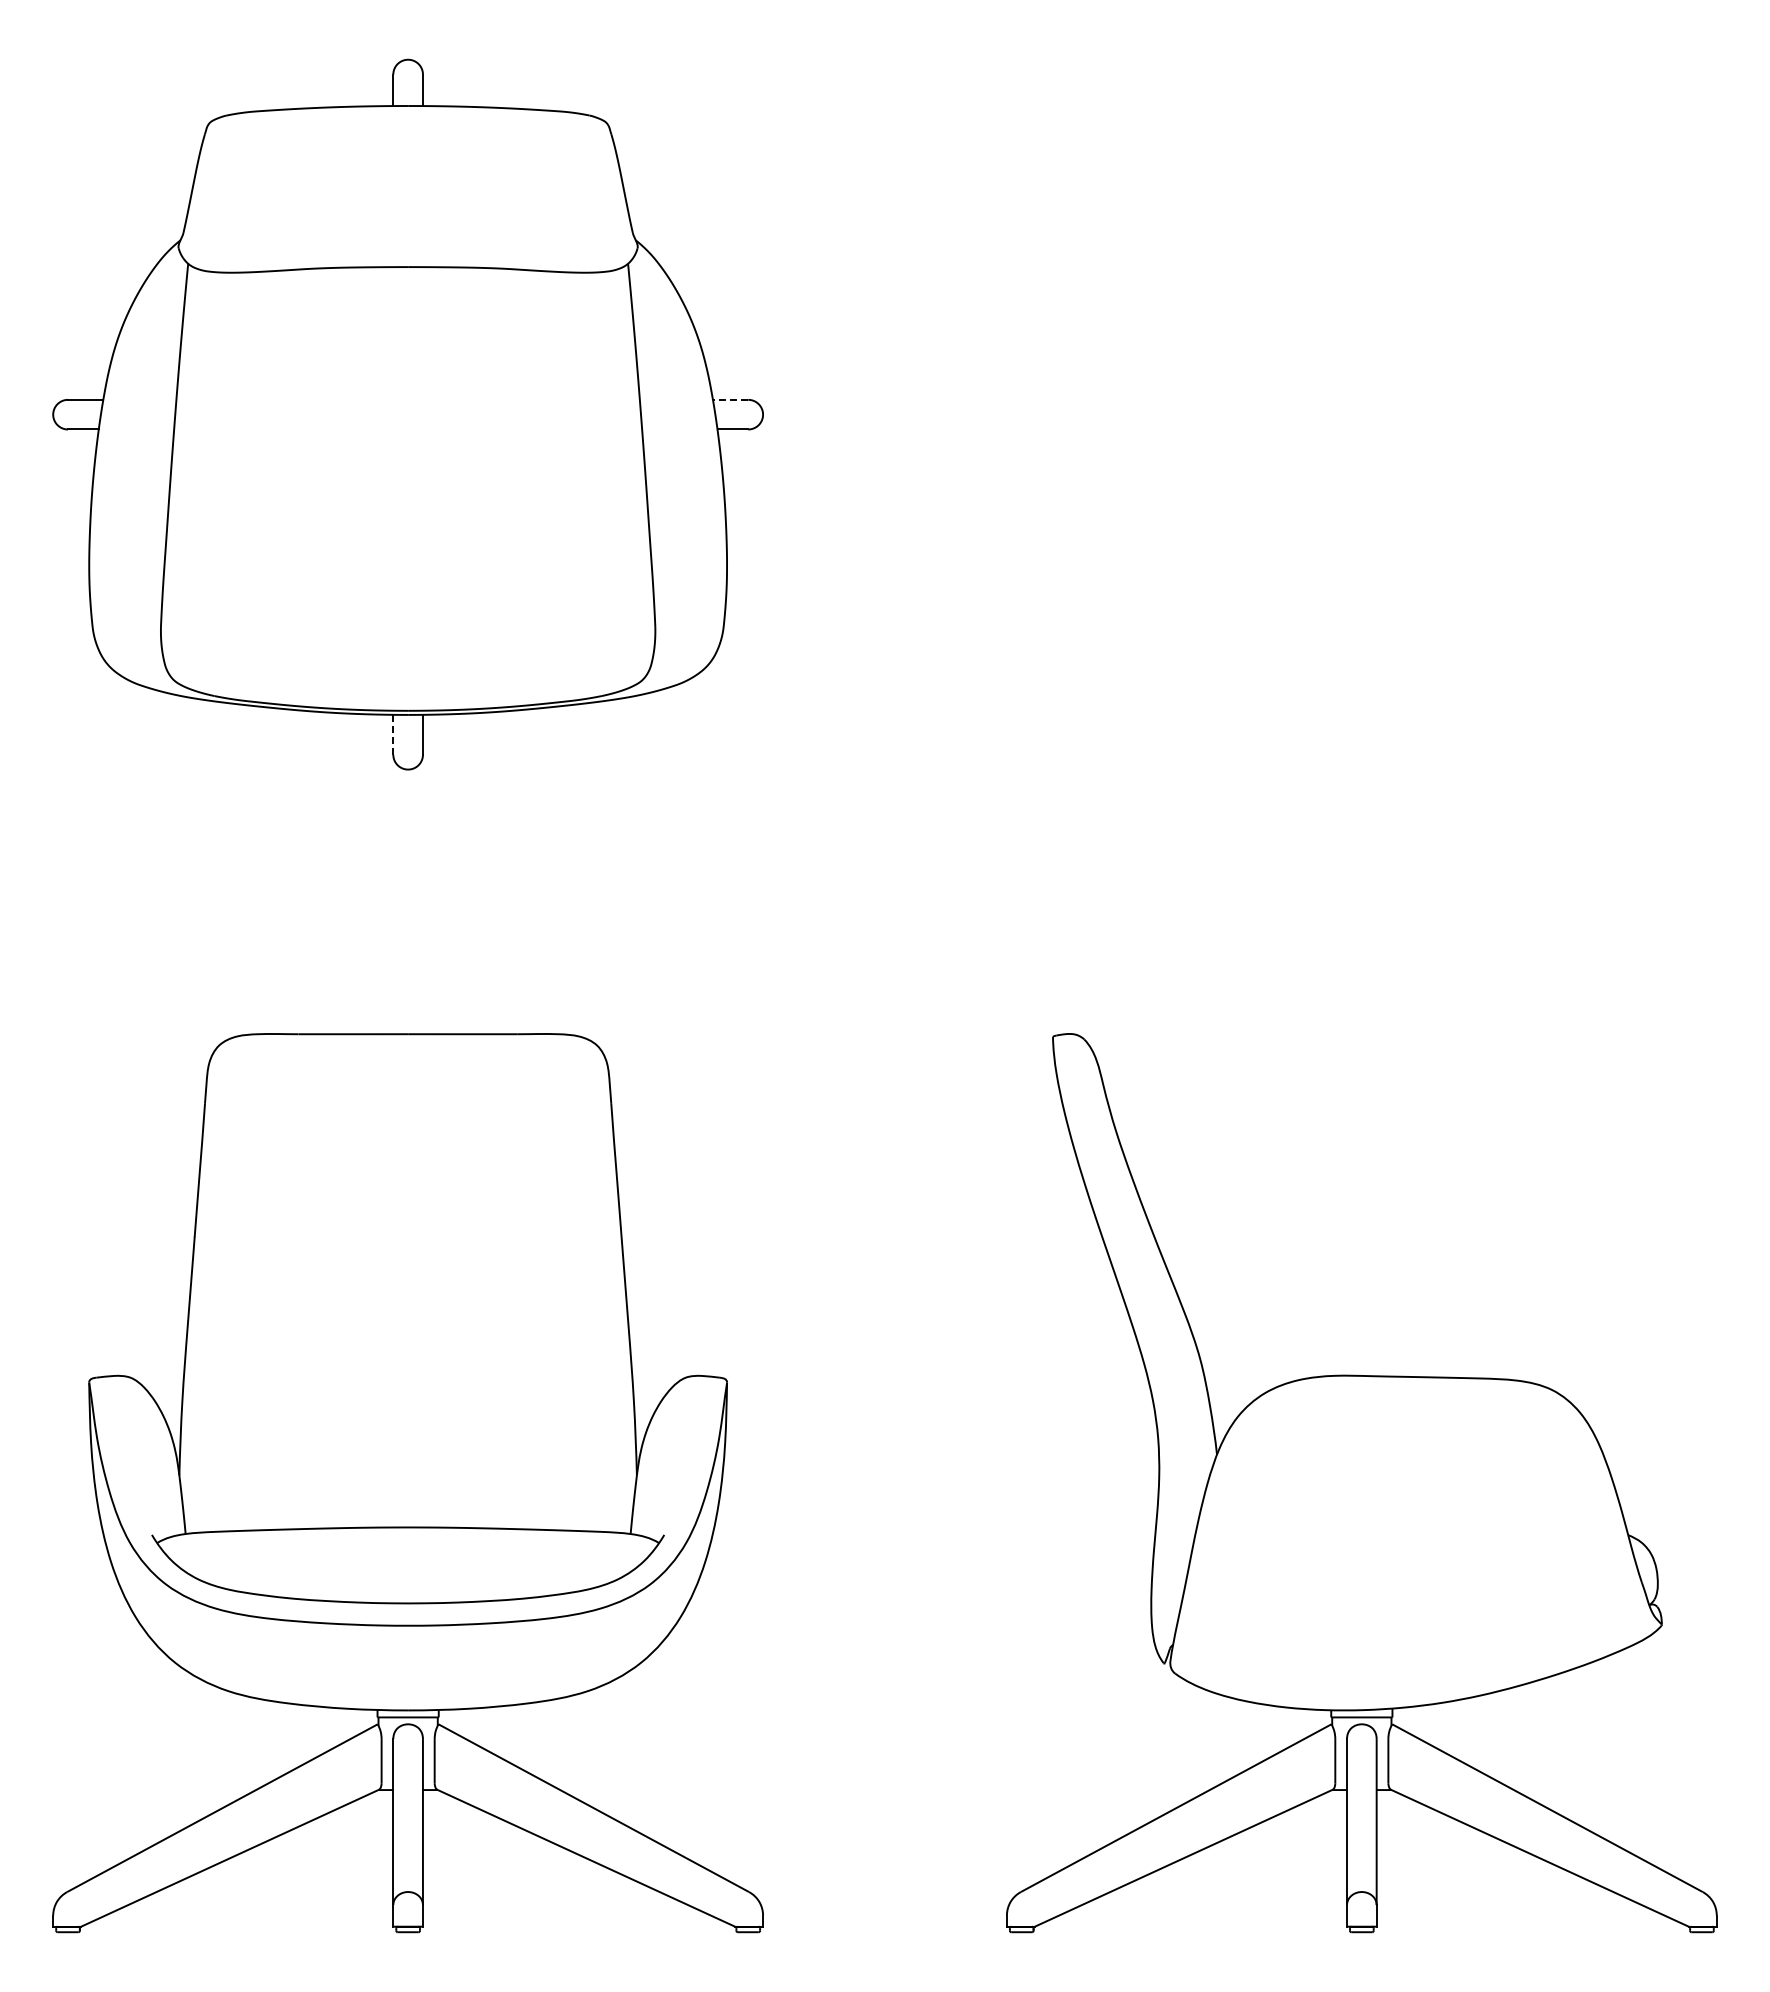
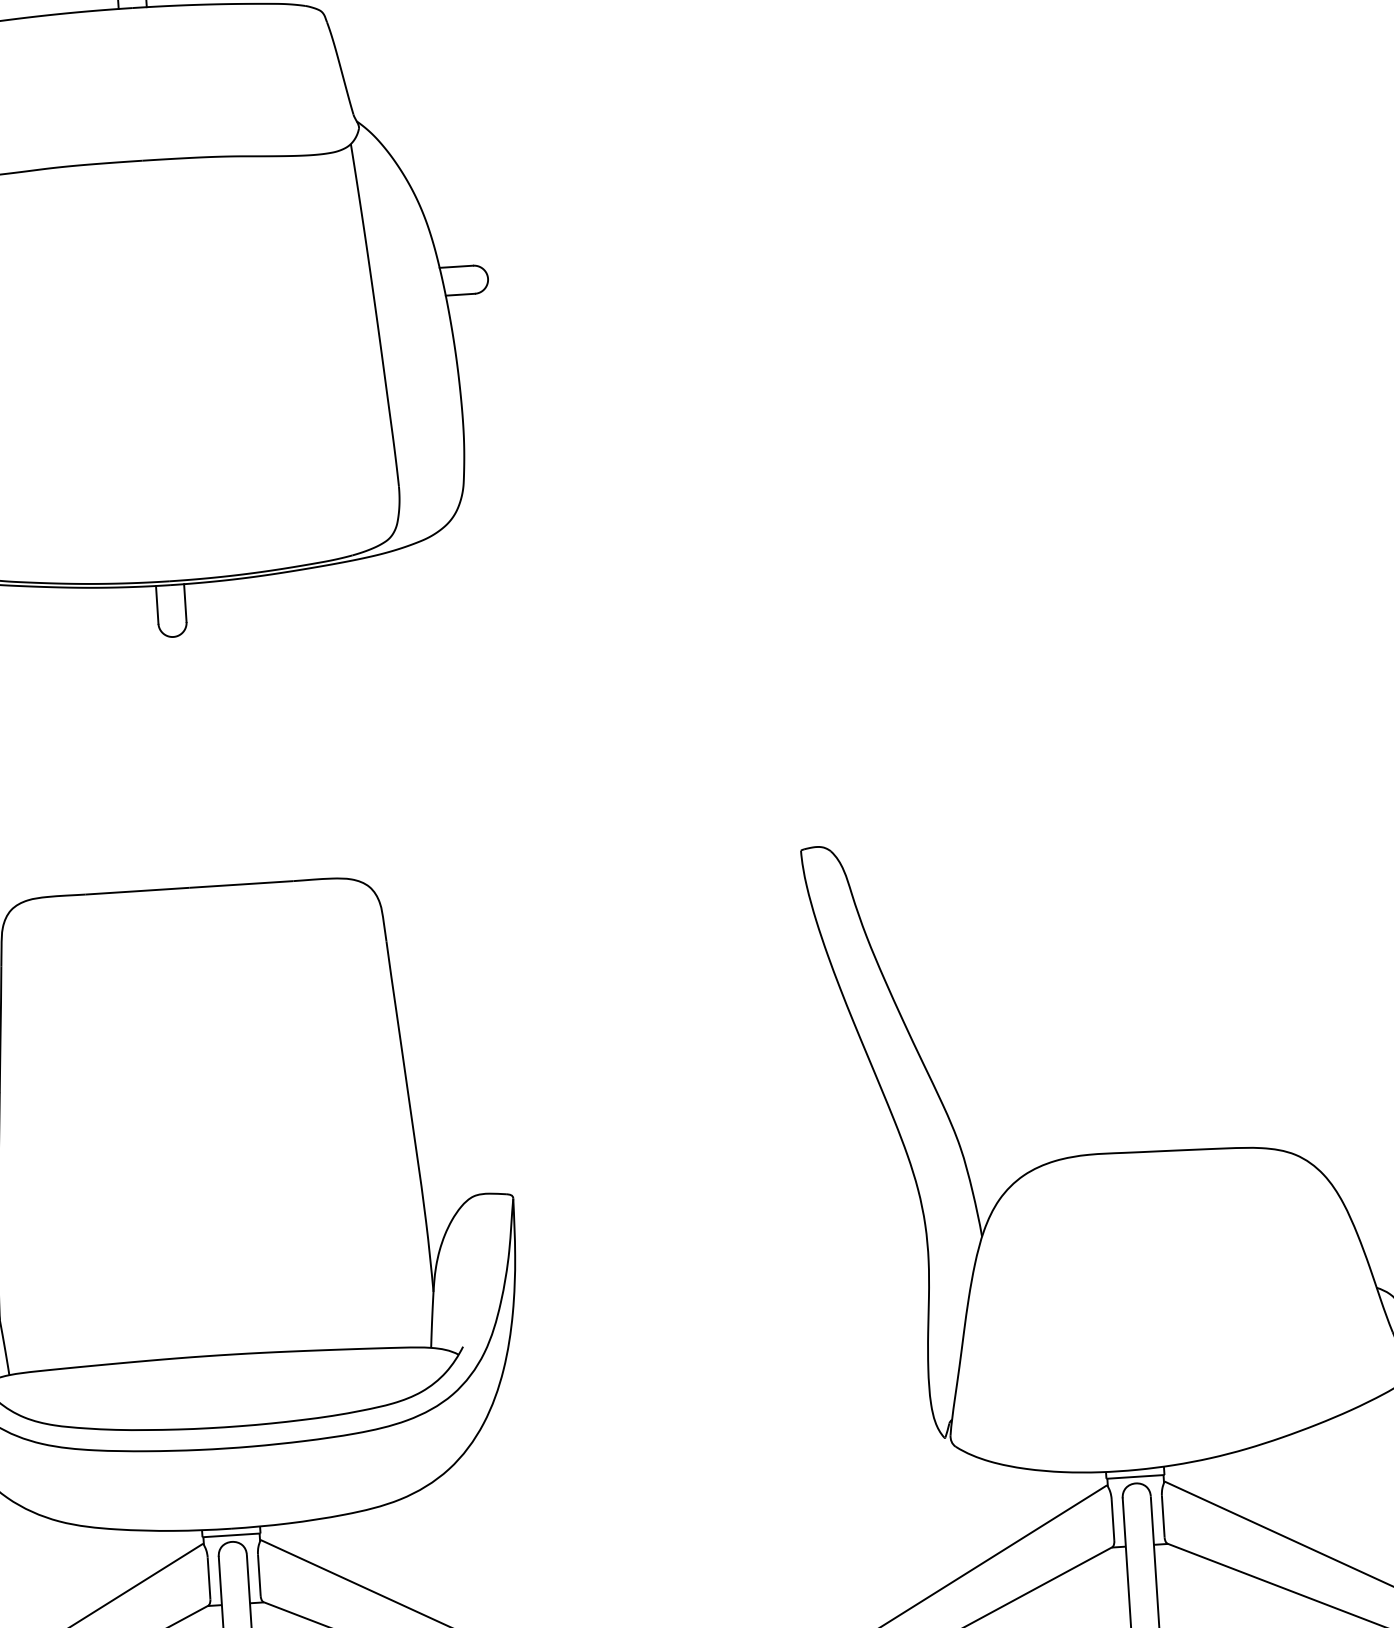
line: (730, 399) -> (456, 266), dashed -> solid
line: (393, 734) -> (157, 604), dashed -> solid

